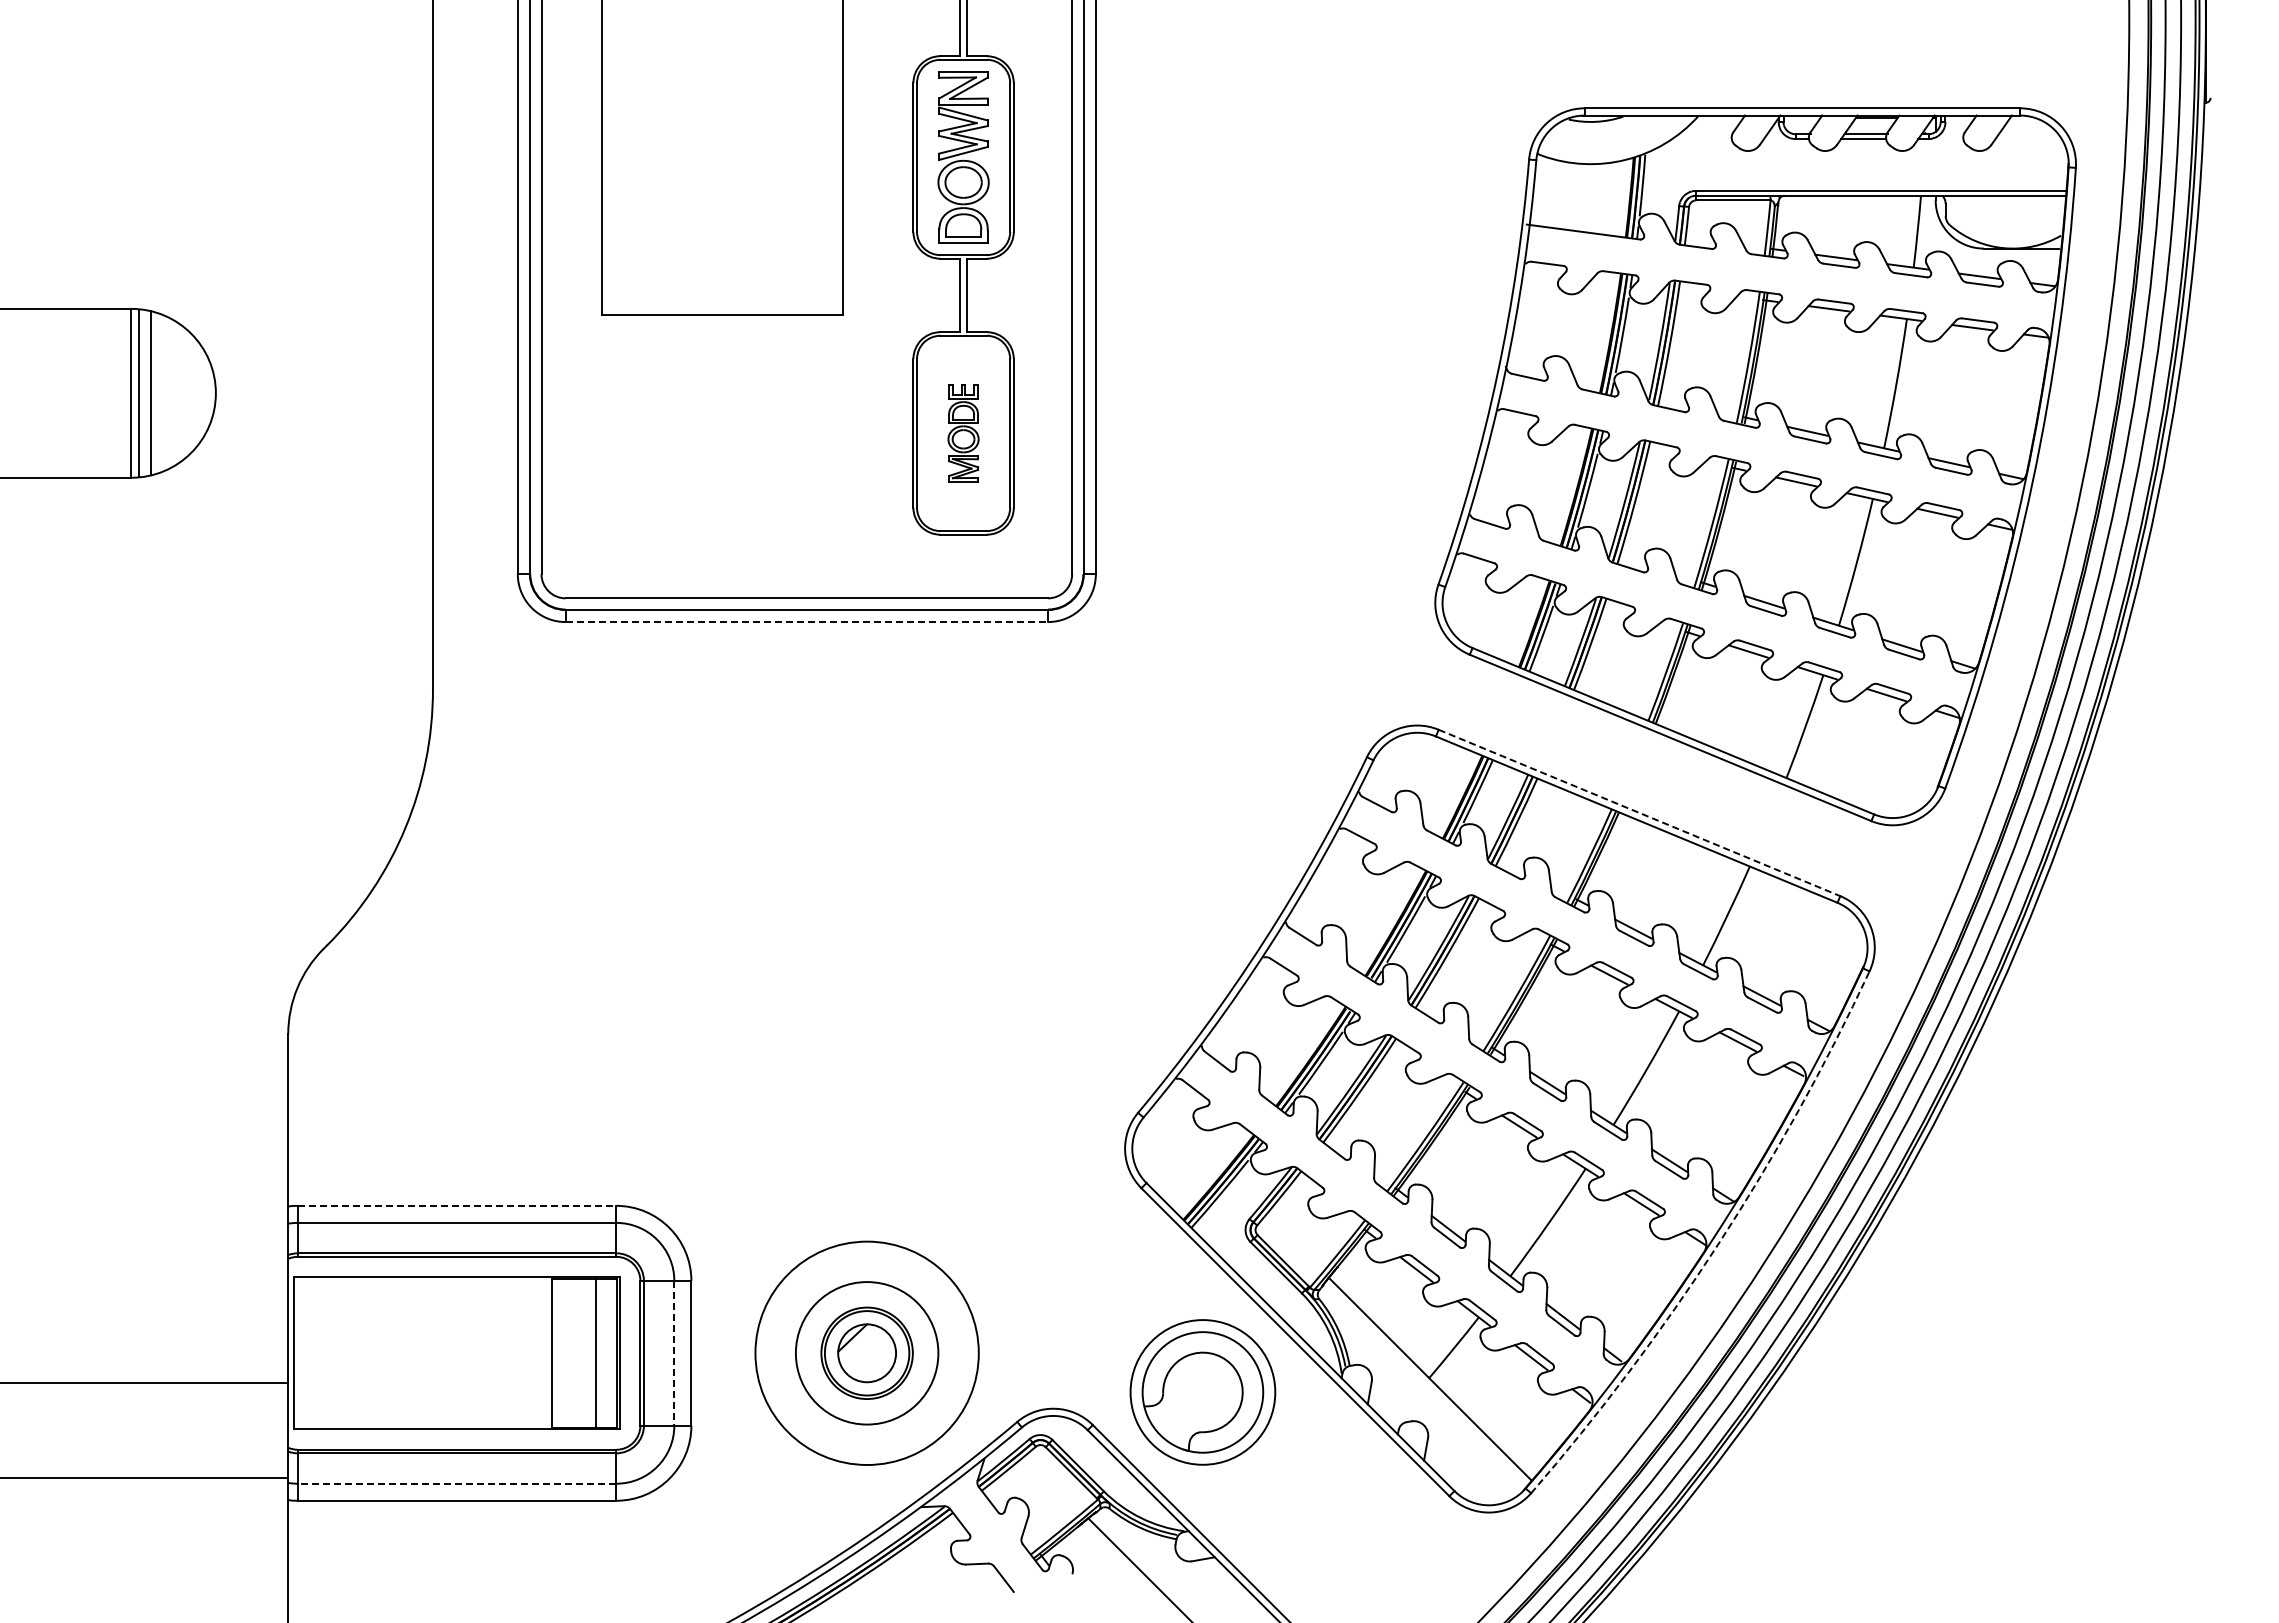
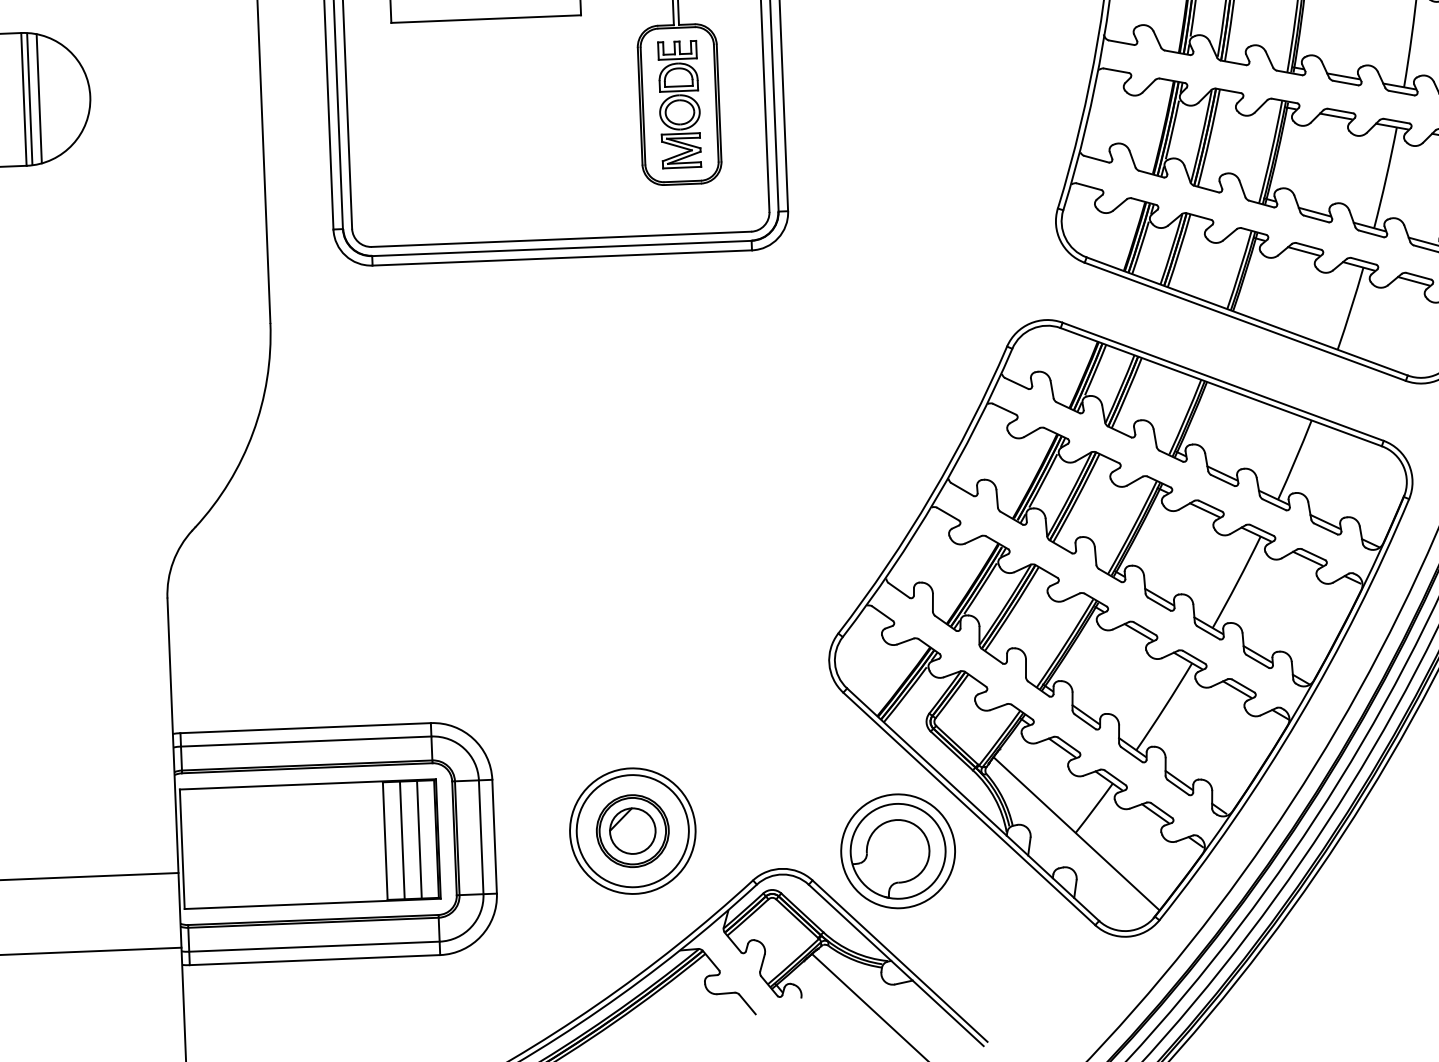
part: (963, 433) -> (679, 104), size x1.67
line: (807, 622) -> (562, 258), dashed -> solid
line: (1639, 813) -> (1223, 382), dashed -> solid
line: (457, 1205) -> (305, 727), dashed -> solid
arc: (1718, 1244) -> (1298, 718), dashed -> solid
line: (574, 1353) -> (402, 840), added
line: (674, 1353) -> (481, 837), dashed -> solid
circle: (866, 1353) -> (632, 831), size x0.71
line: (456, 1483) -> (313, 946), dashed -> solid

